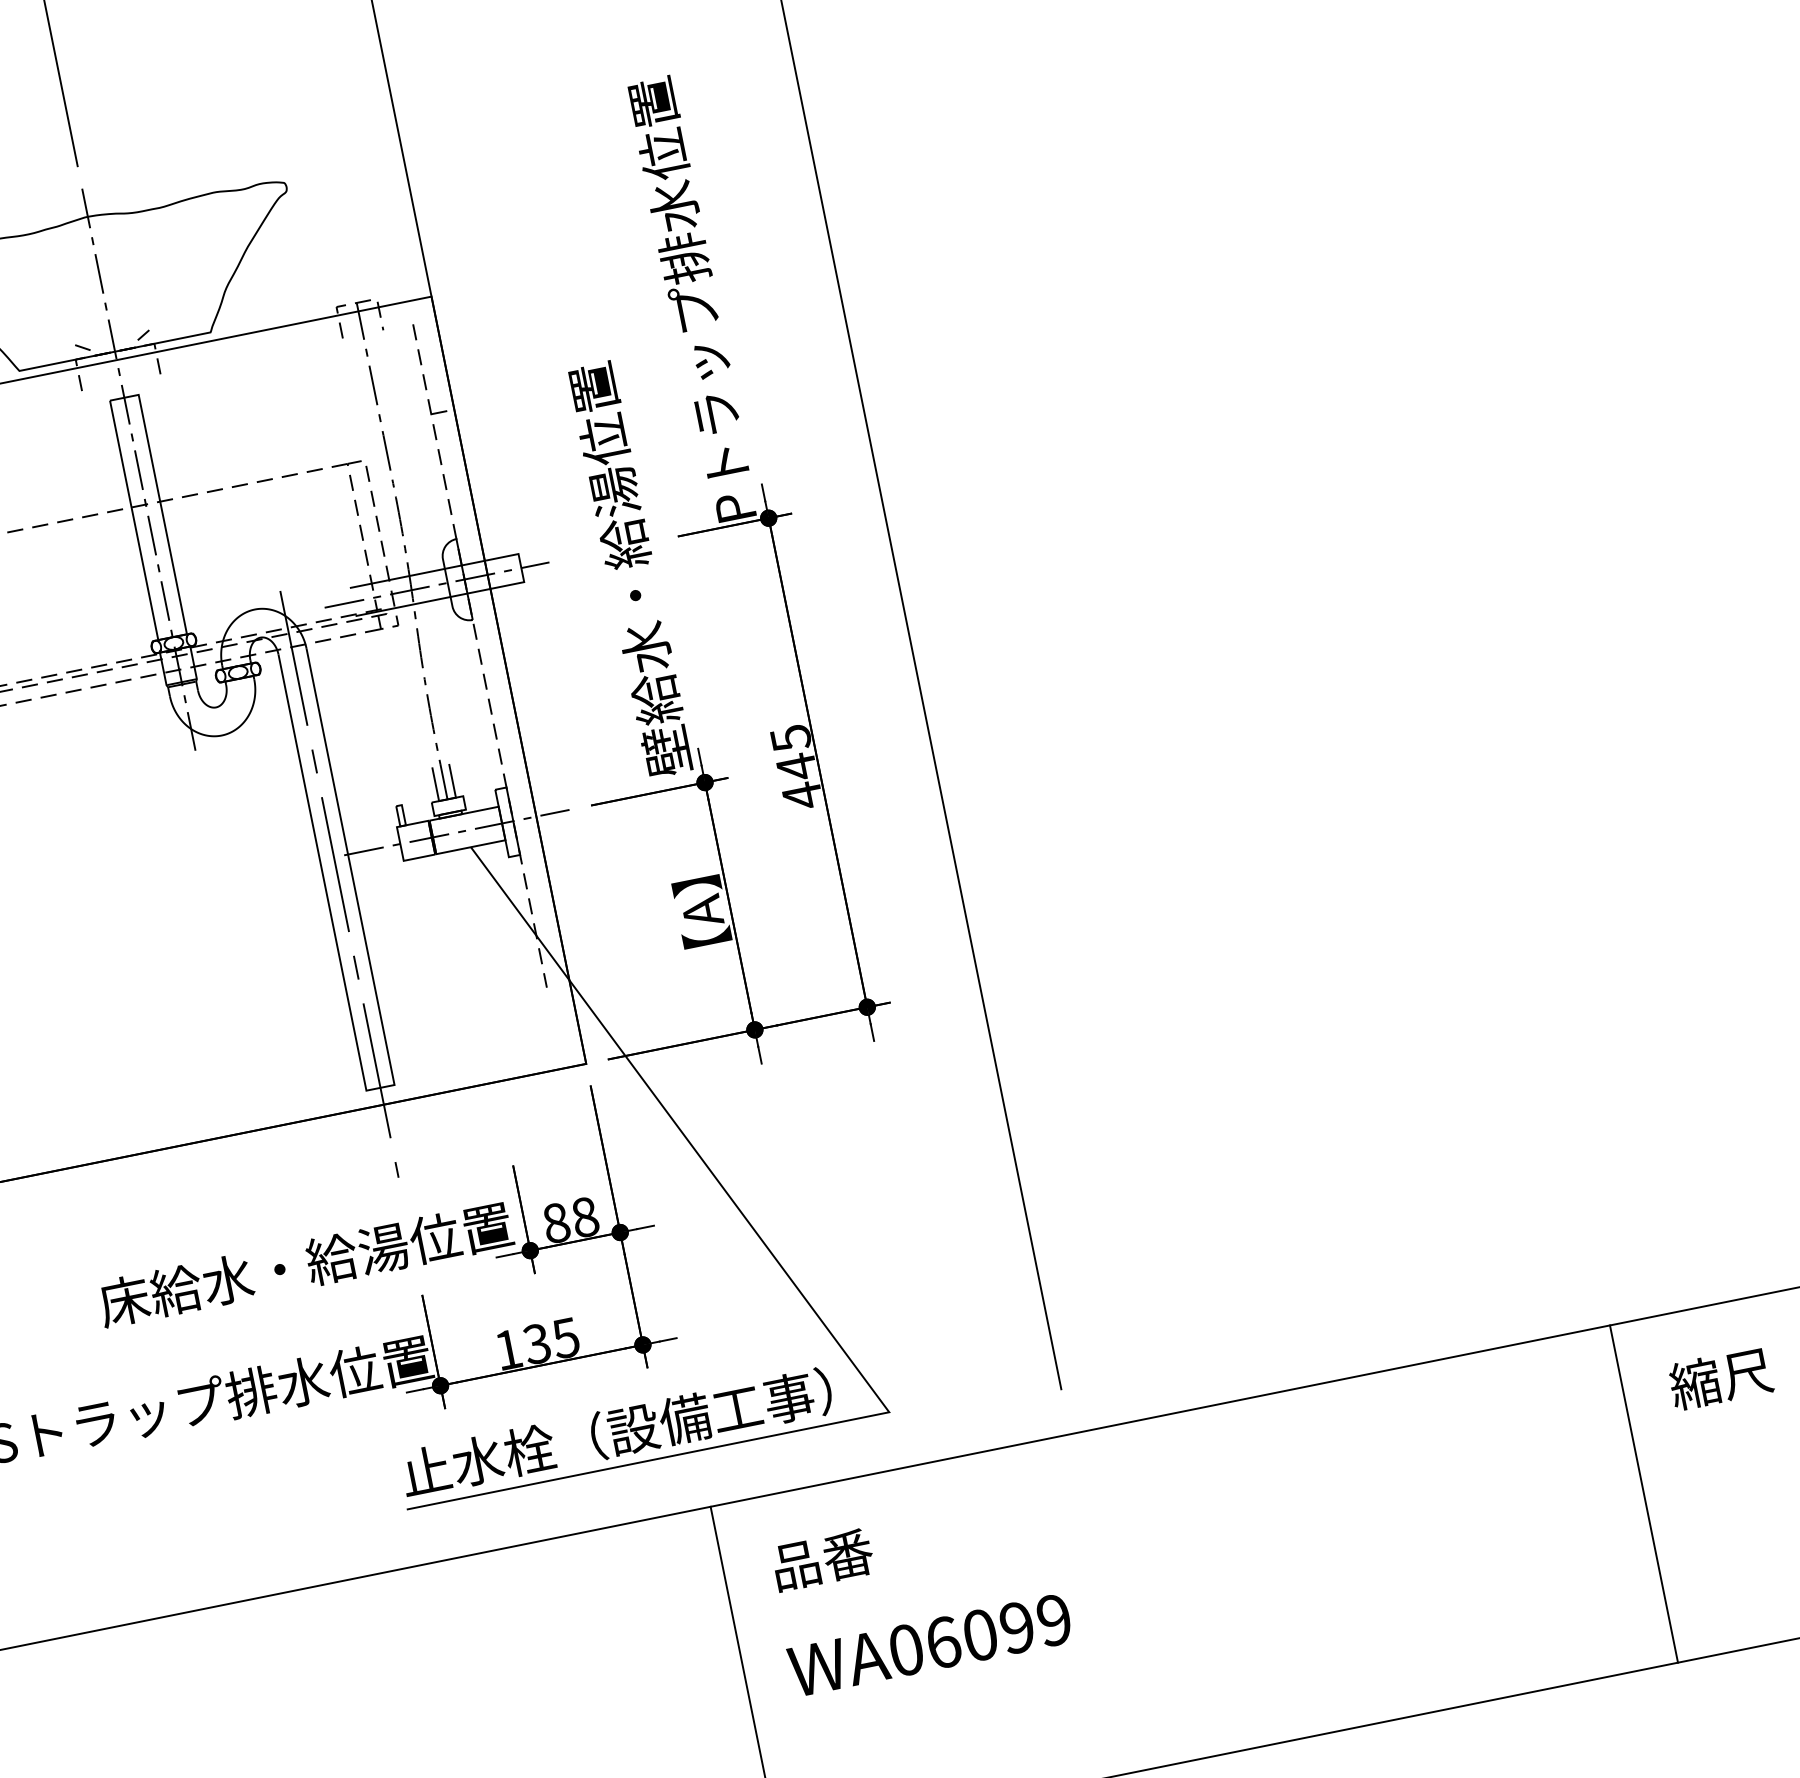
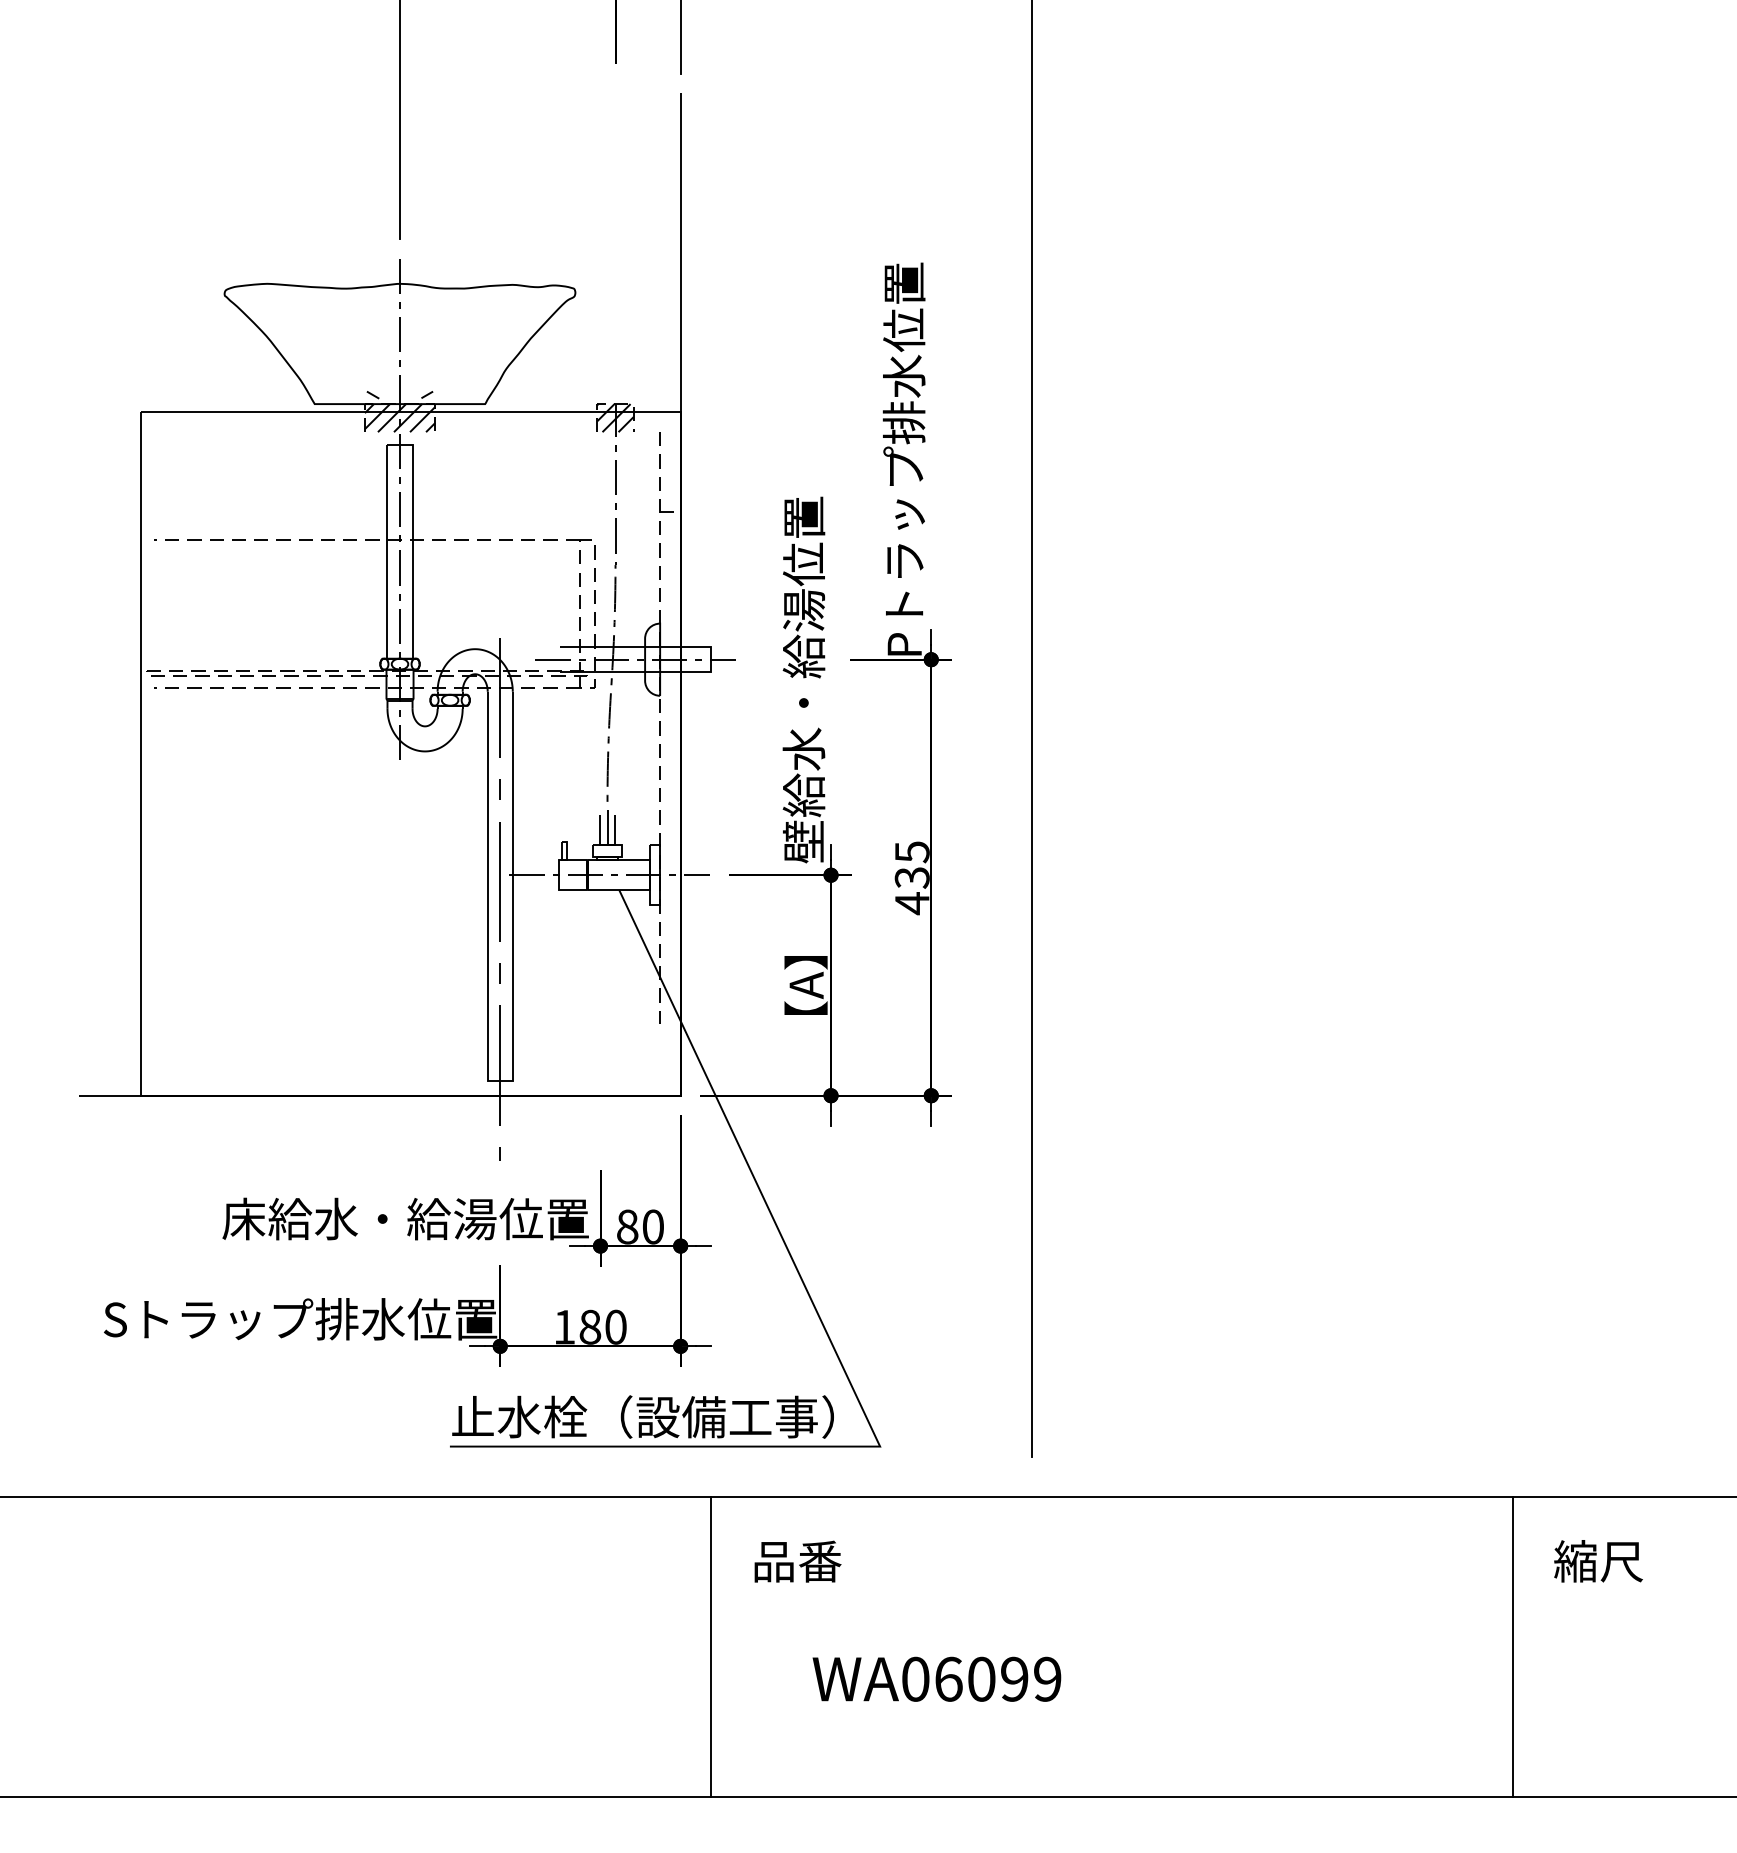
hatch: (359, 319) -> (615, 418), added
hatch: (117, 367) -> (399, 418), added
text: (795, 766) -> (911, 877), 445 -> 435
text: (585, 1216) -> (653, 1226), 88 -> 80
text: (550, 1340) -> (602, 1326), 135 -> 180
text: (929, 1644) -> (936, 1678), moved

